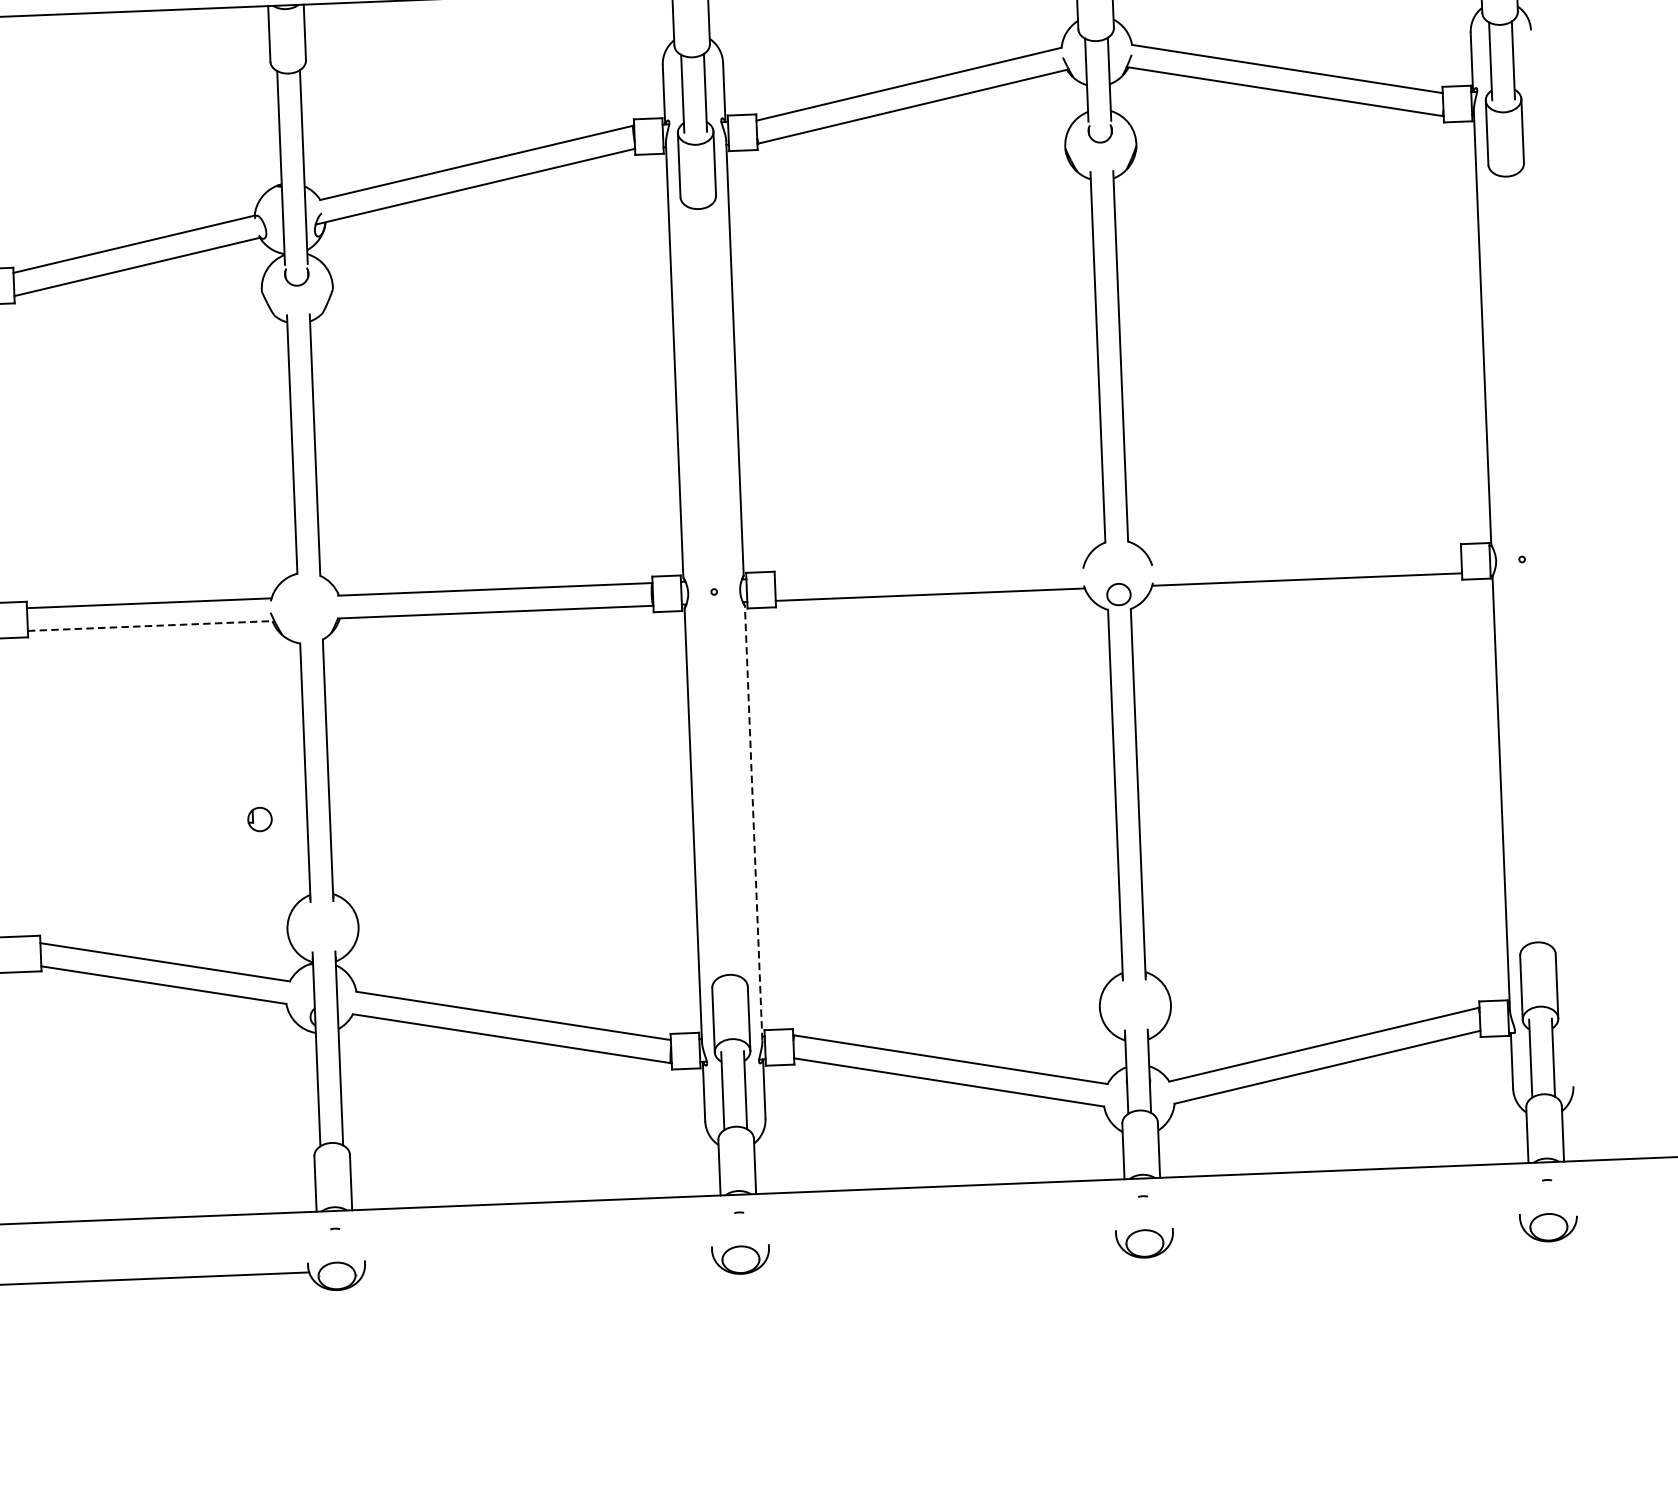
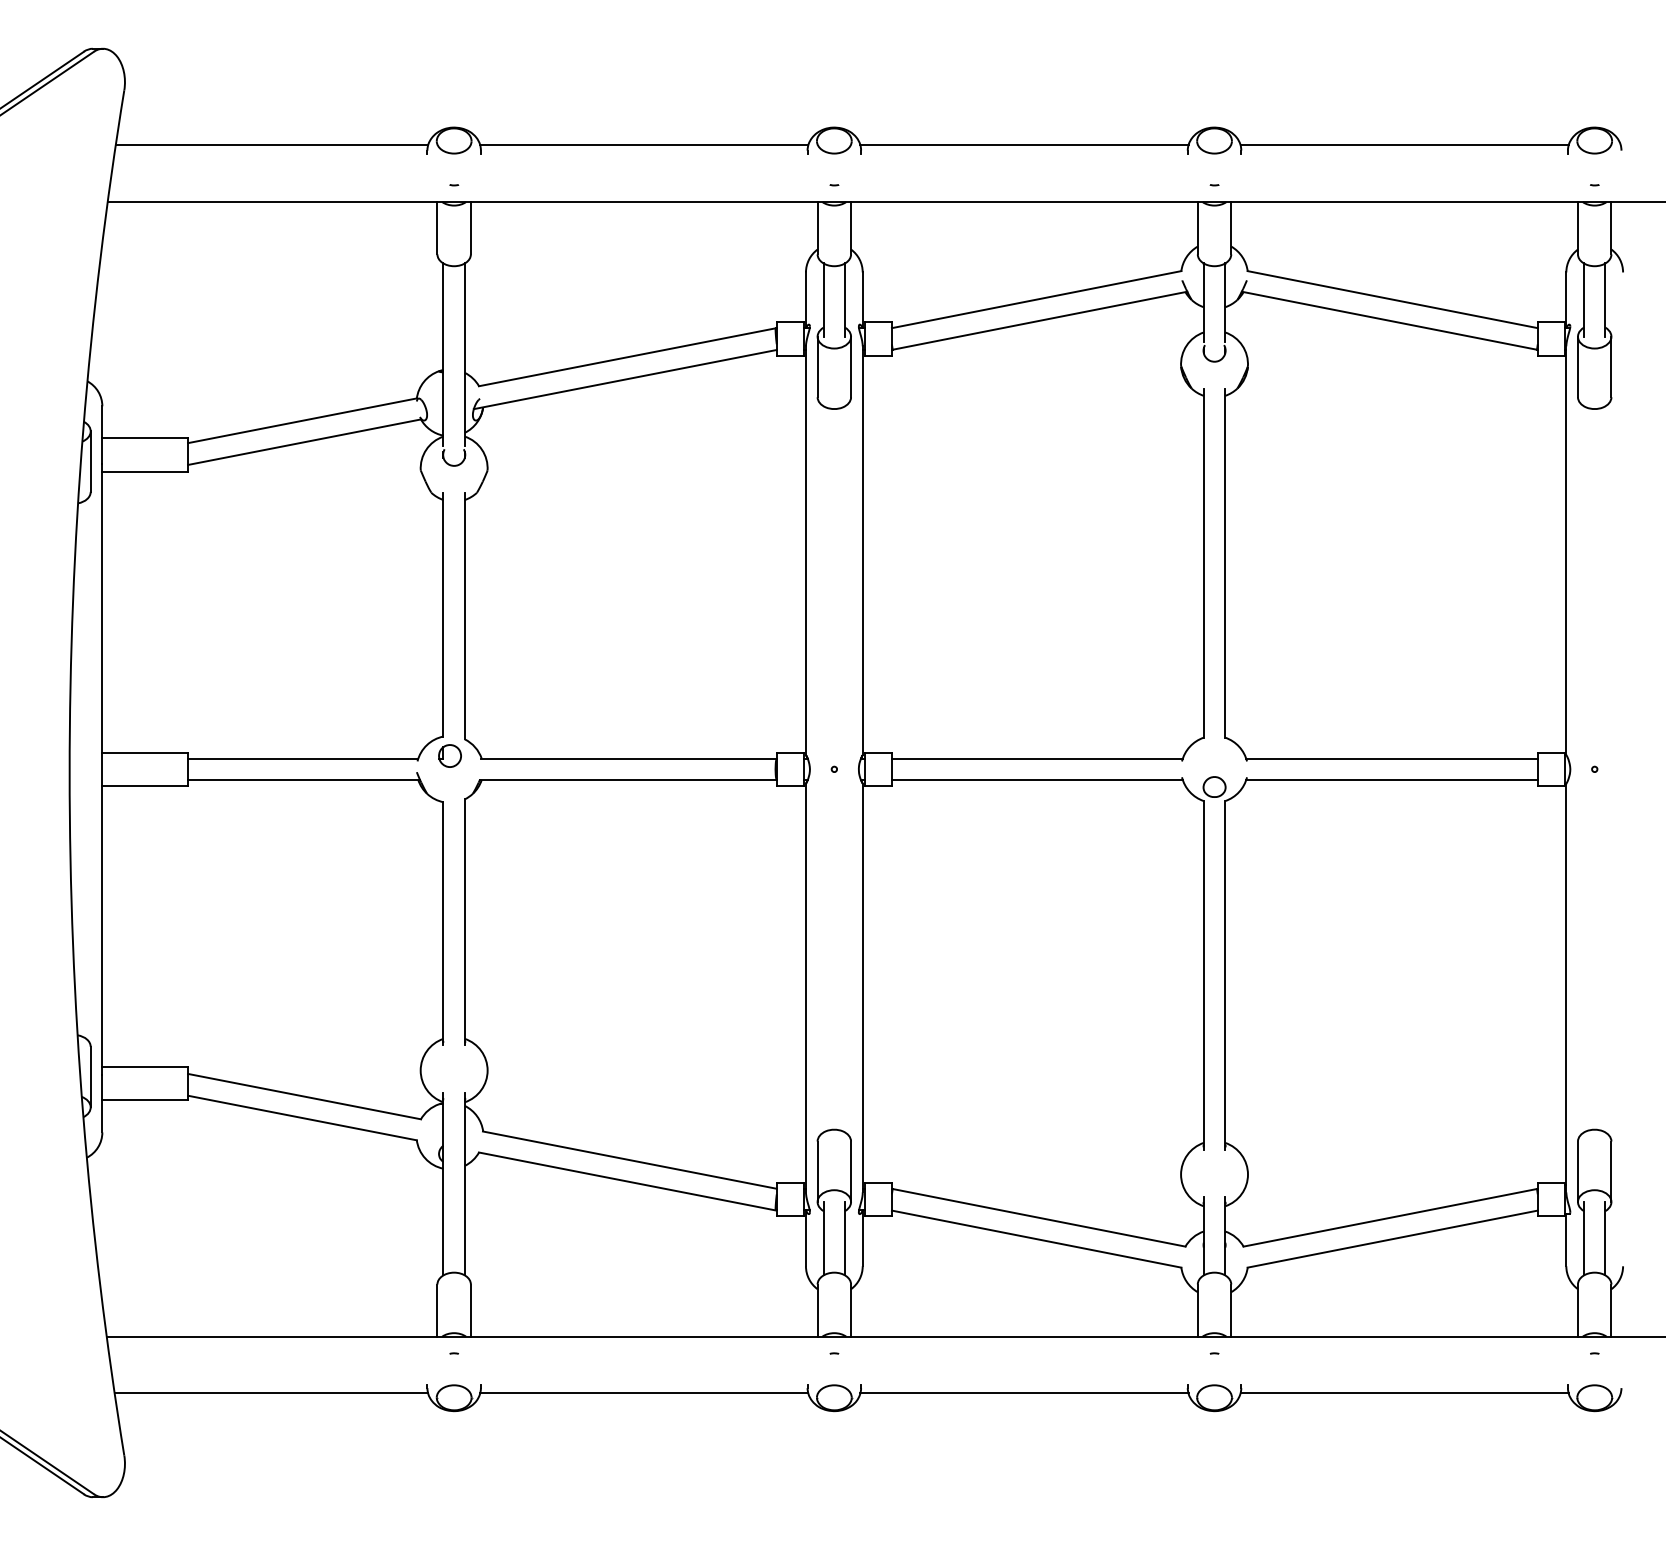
line: (1305, 556) -> (1391, 758), added
line: (928, 571) -> (1036, 758), added
line: (151, 626) -> (304, 780), dashed -> solid
part: (259, 818) -> (449, 755), moved
line: (753, 822) -> (862, 987), dashed -> solid
line: (1346, 1230) -> (1404, 1393), added
line: (942, 1247) -> (1024, 1393), added
line: (539, 1263) -> (644, 1393), added

